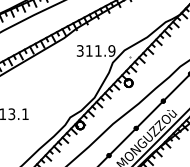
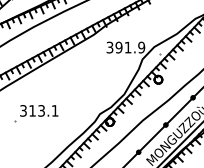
text: (88, 50) -> (118, 47), 311.9 -> 391.9

